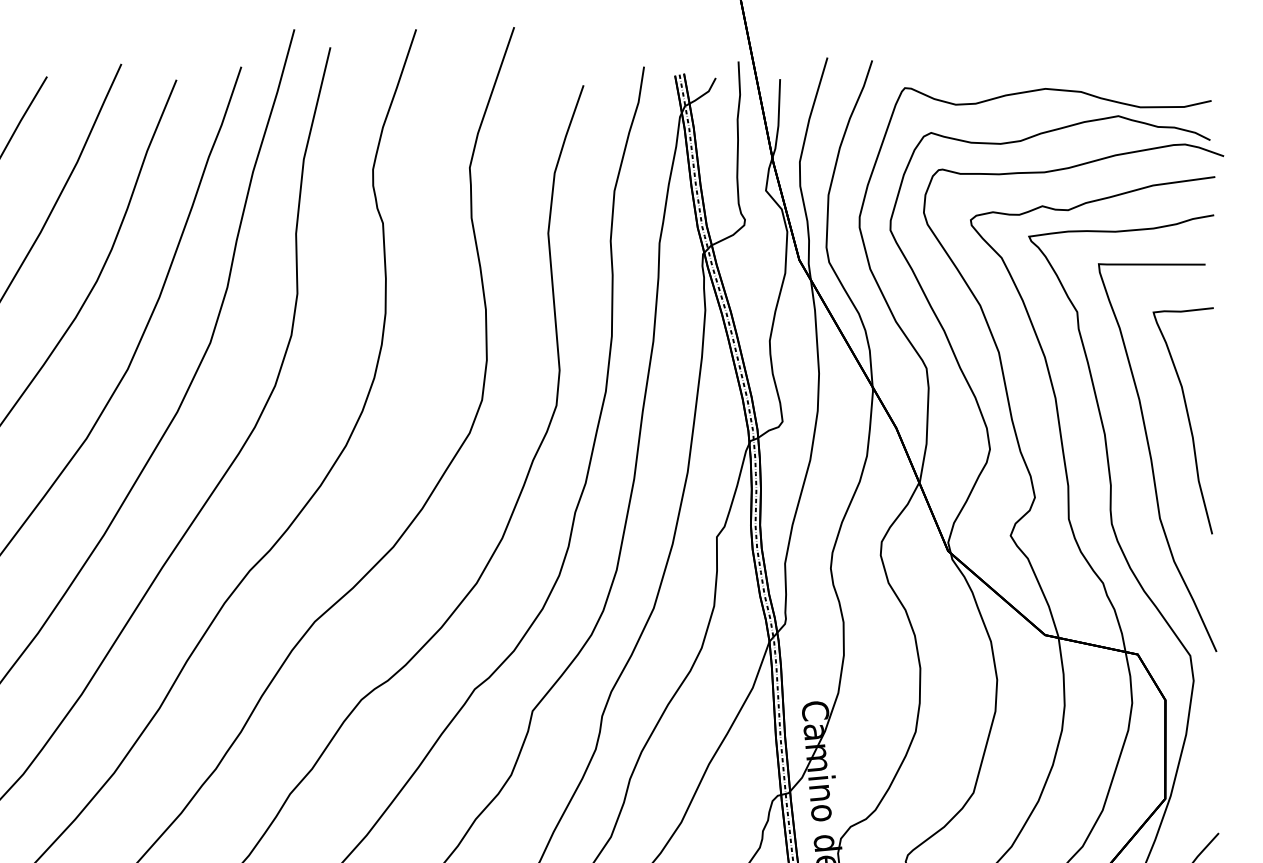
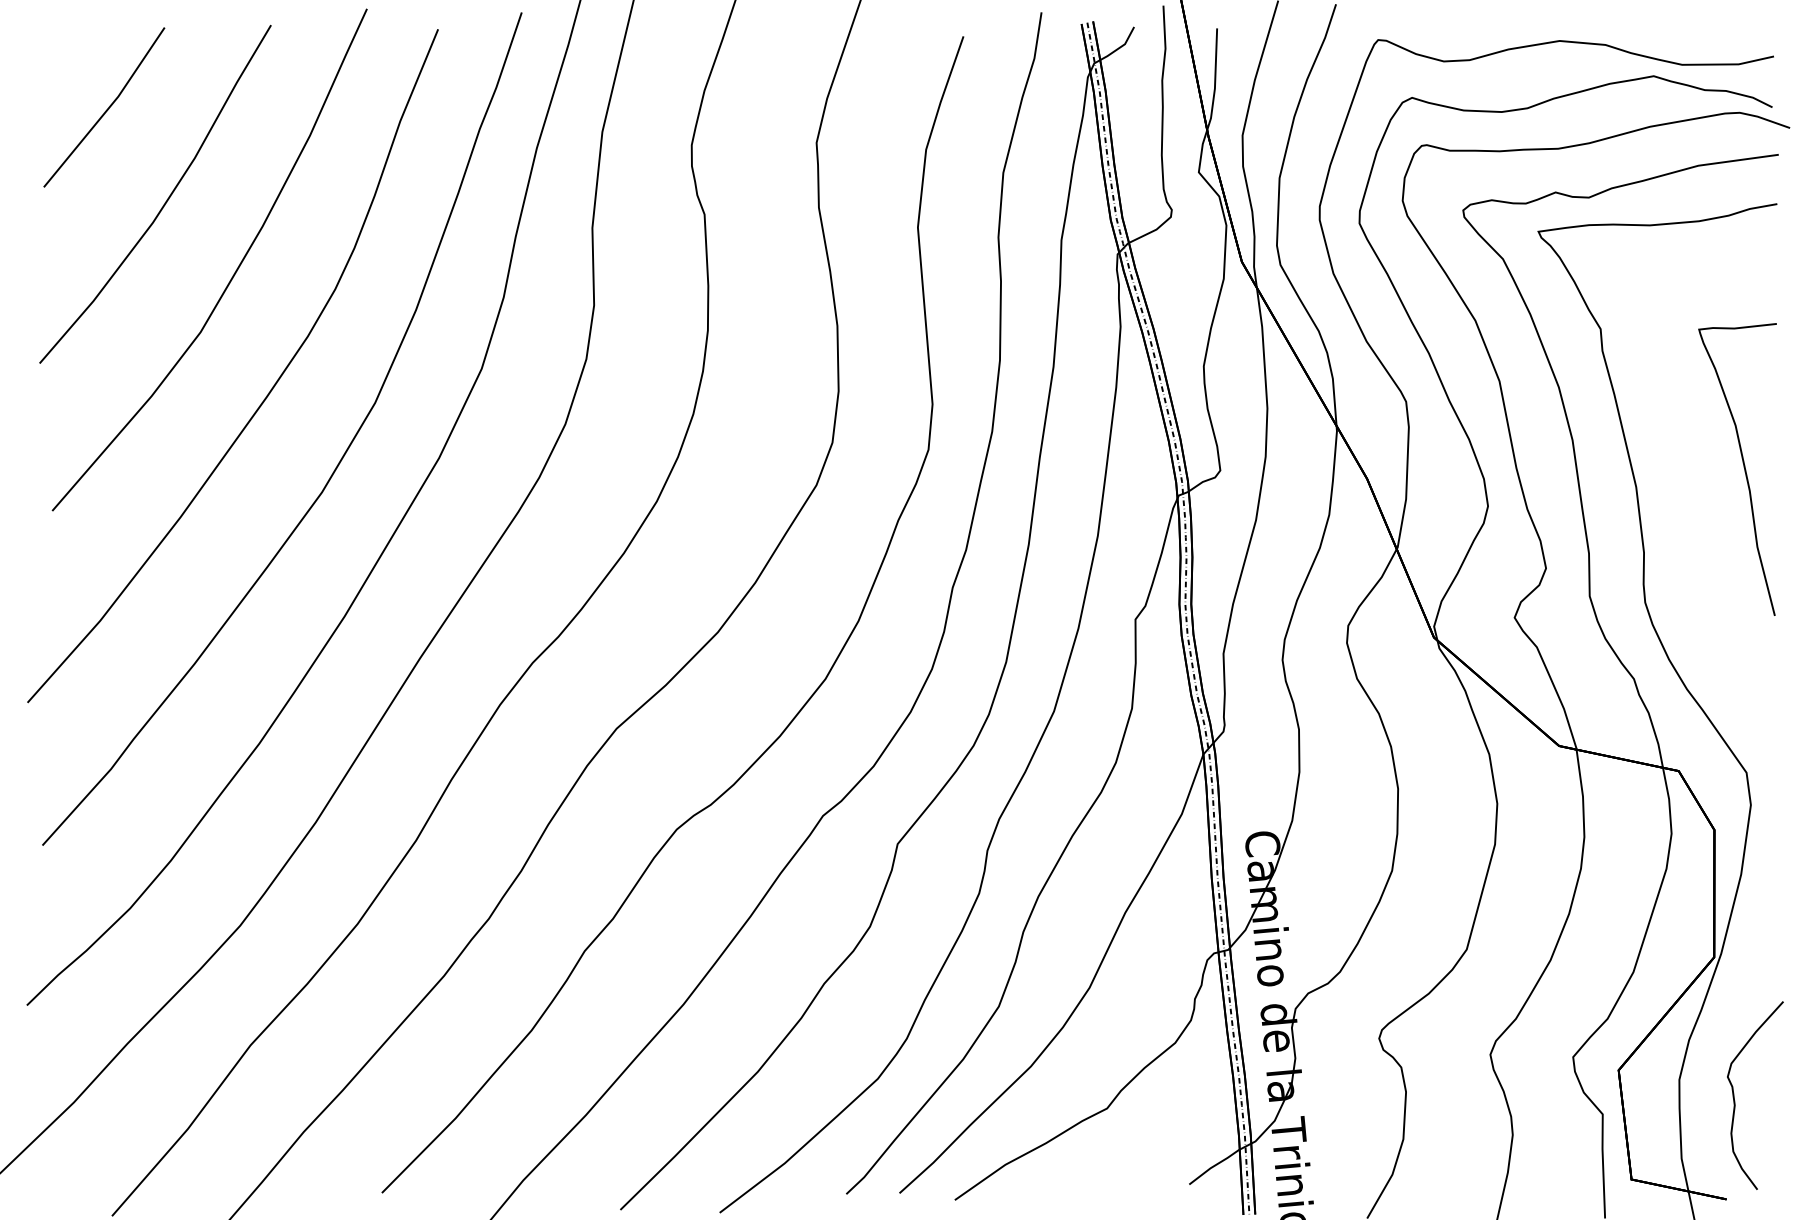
curve: (1151, 457) -> (1696, 516), removed

